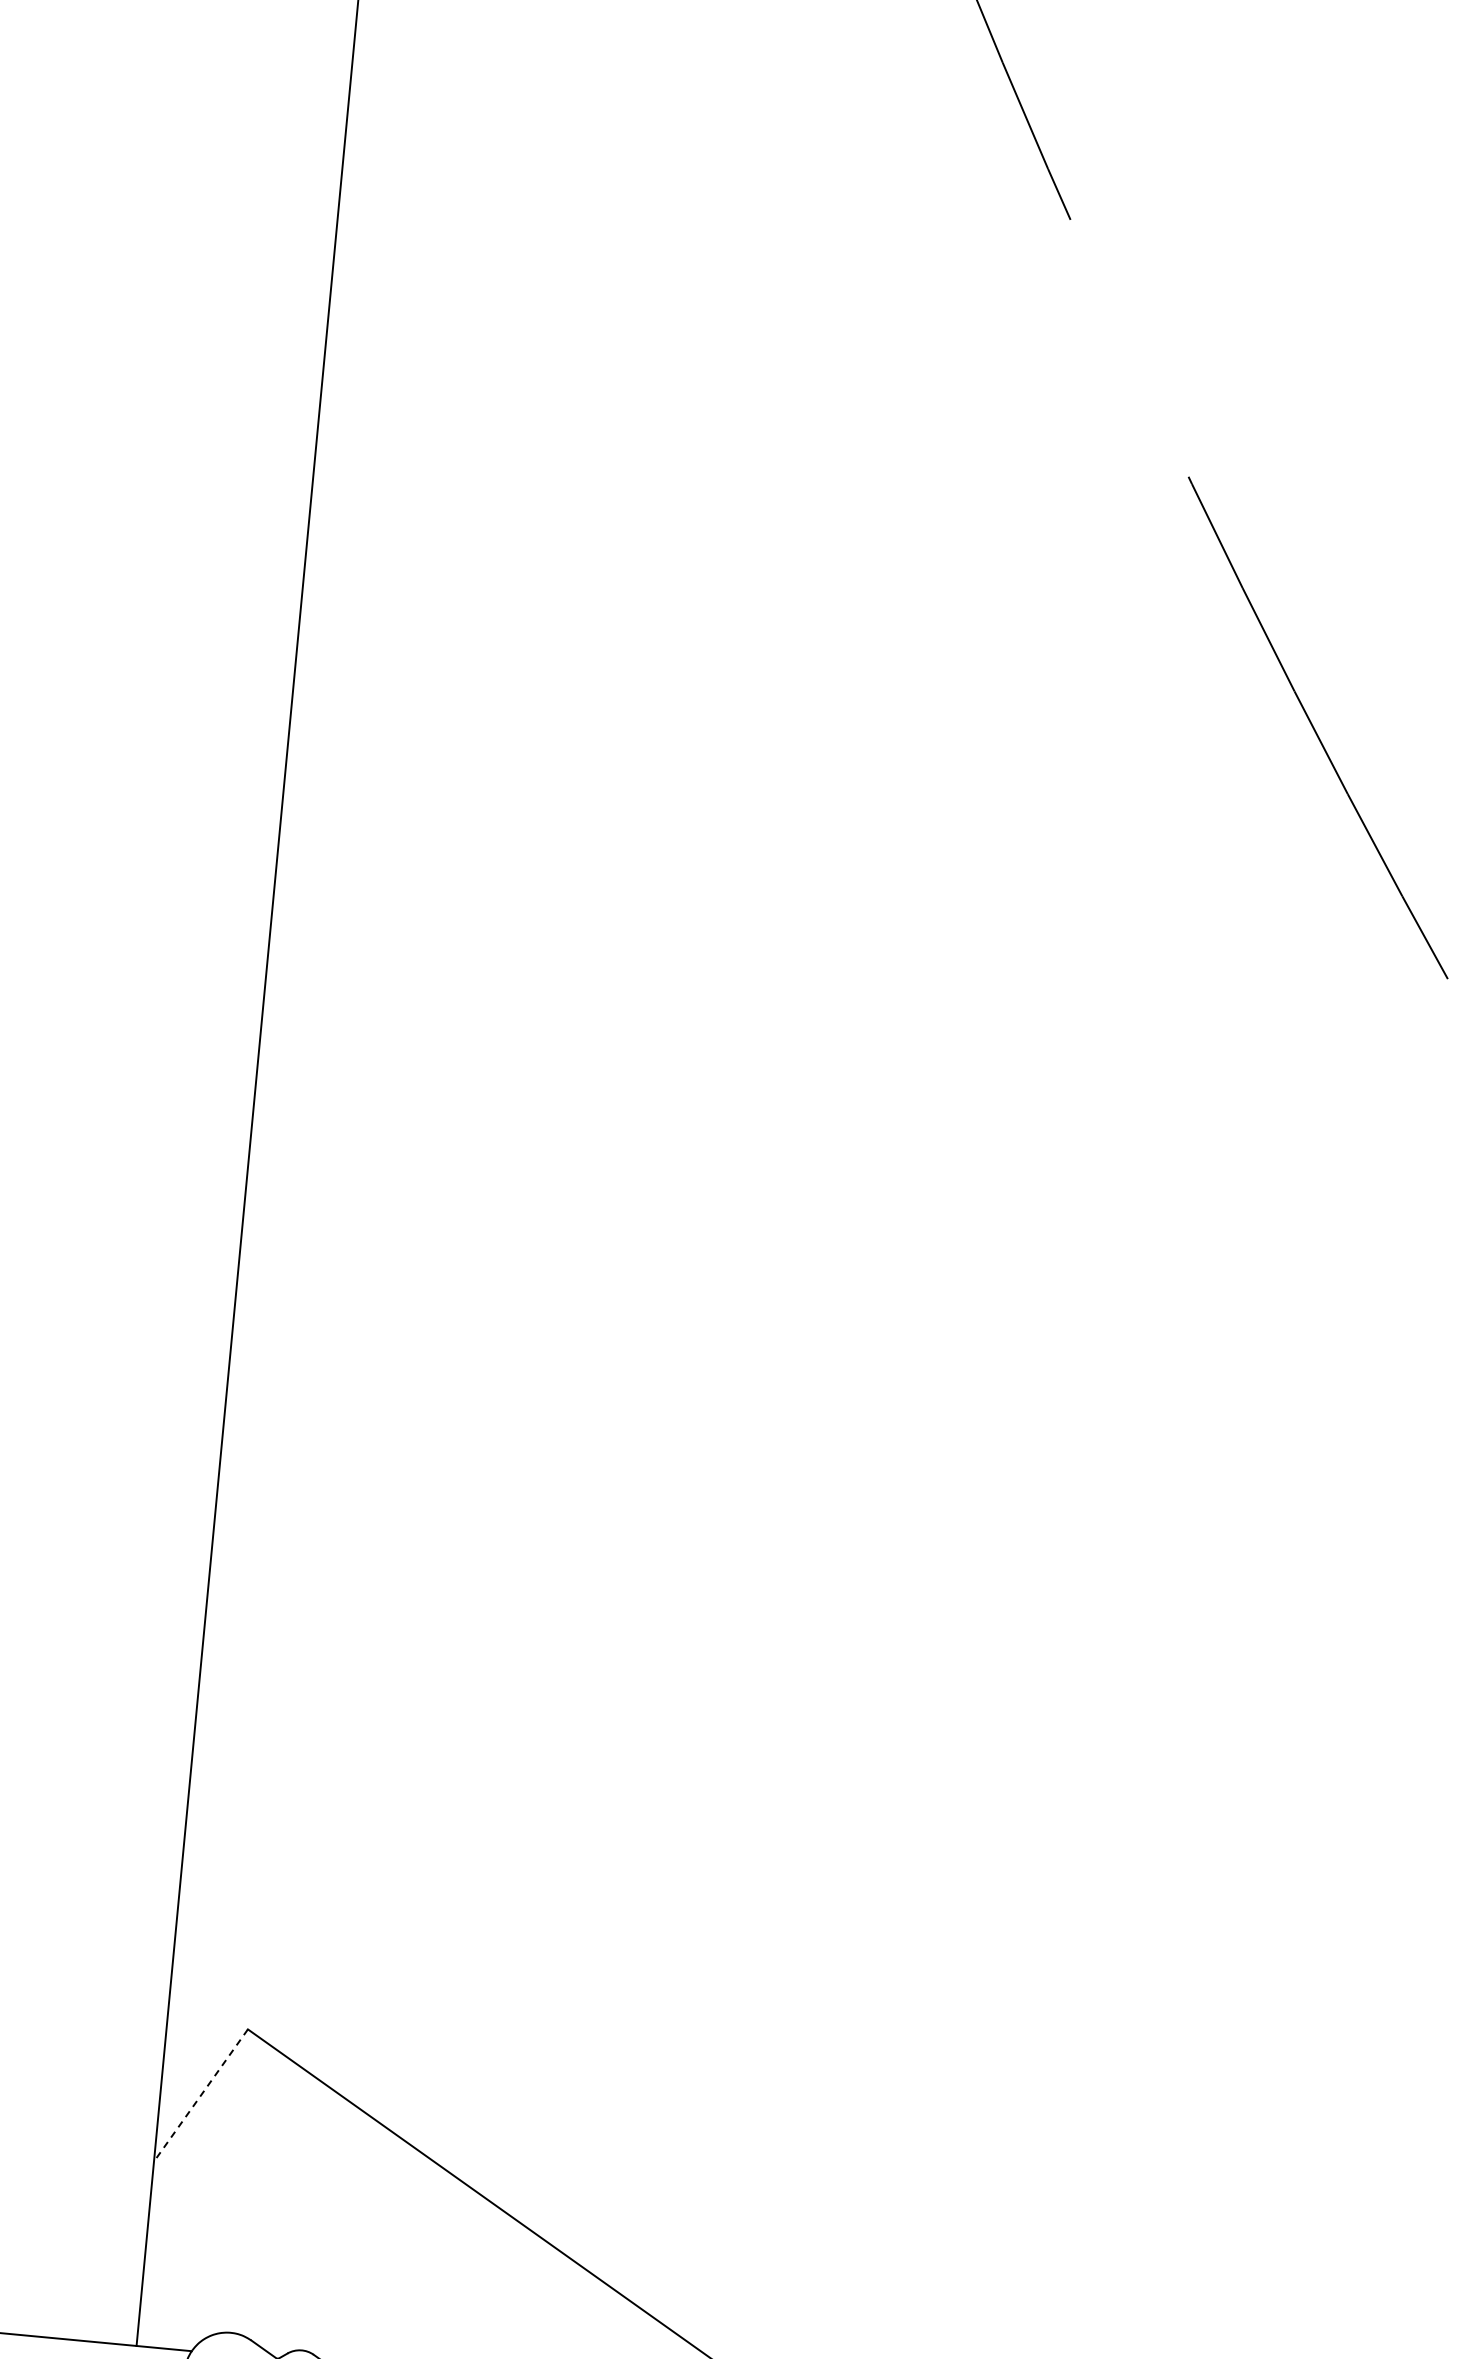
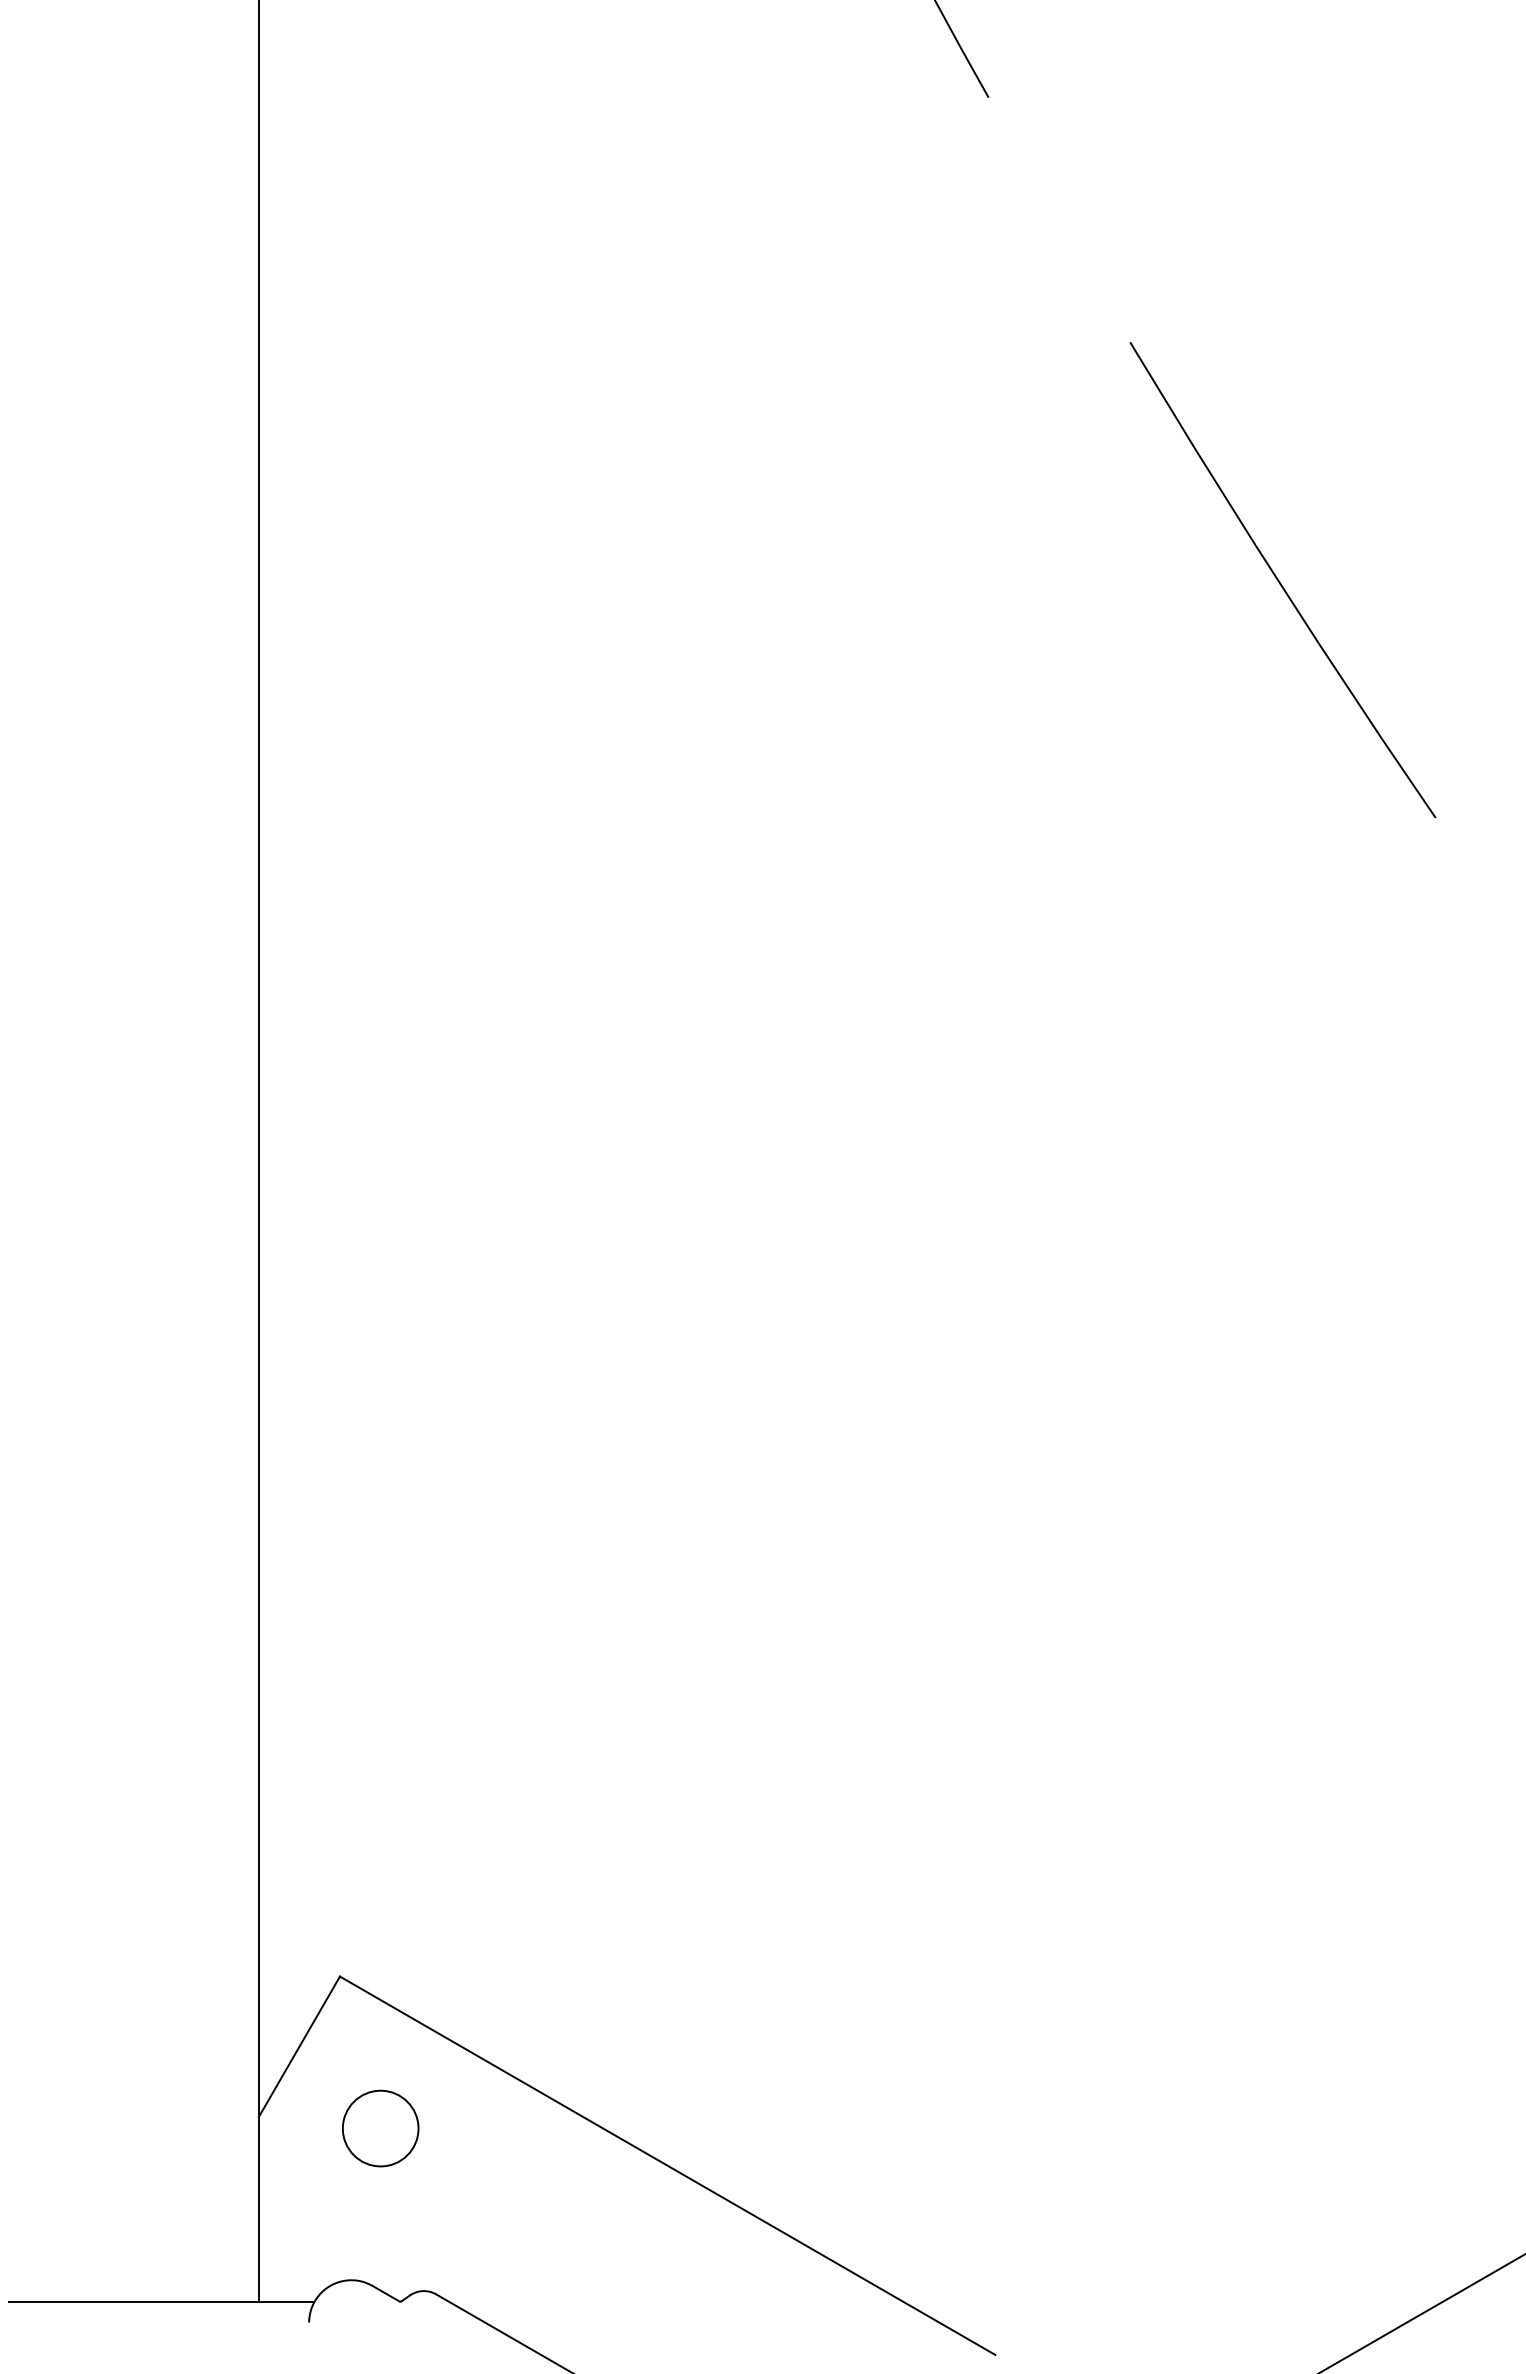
line: (200, 2096) -> (299, 2047), dashed -> solid
circle: (274, 2184) -> (380, 2128), added

